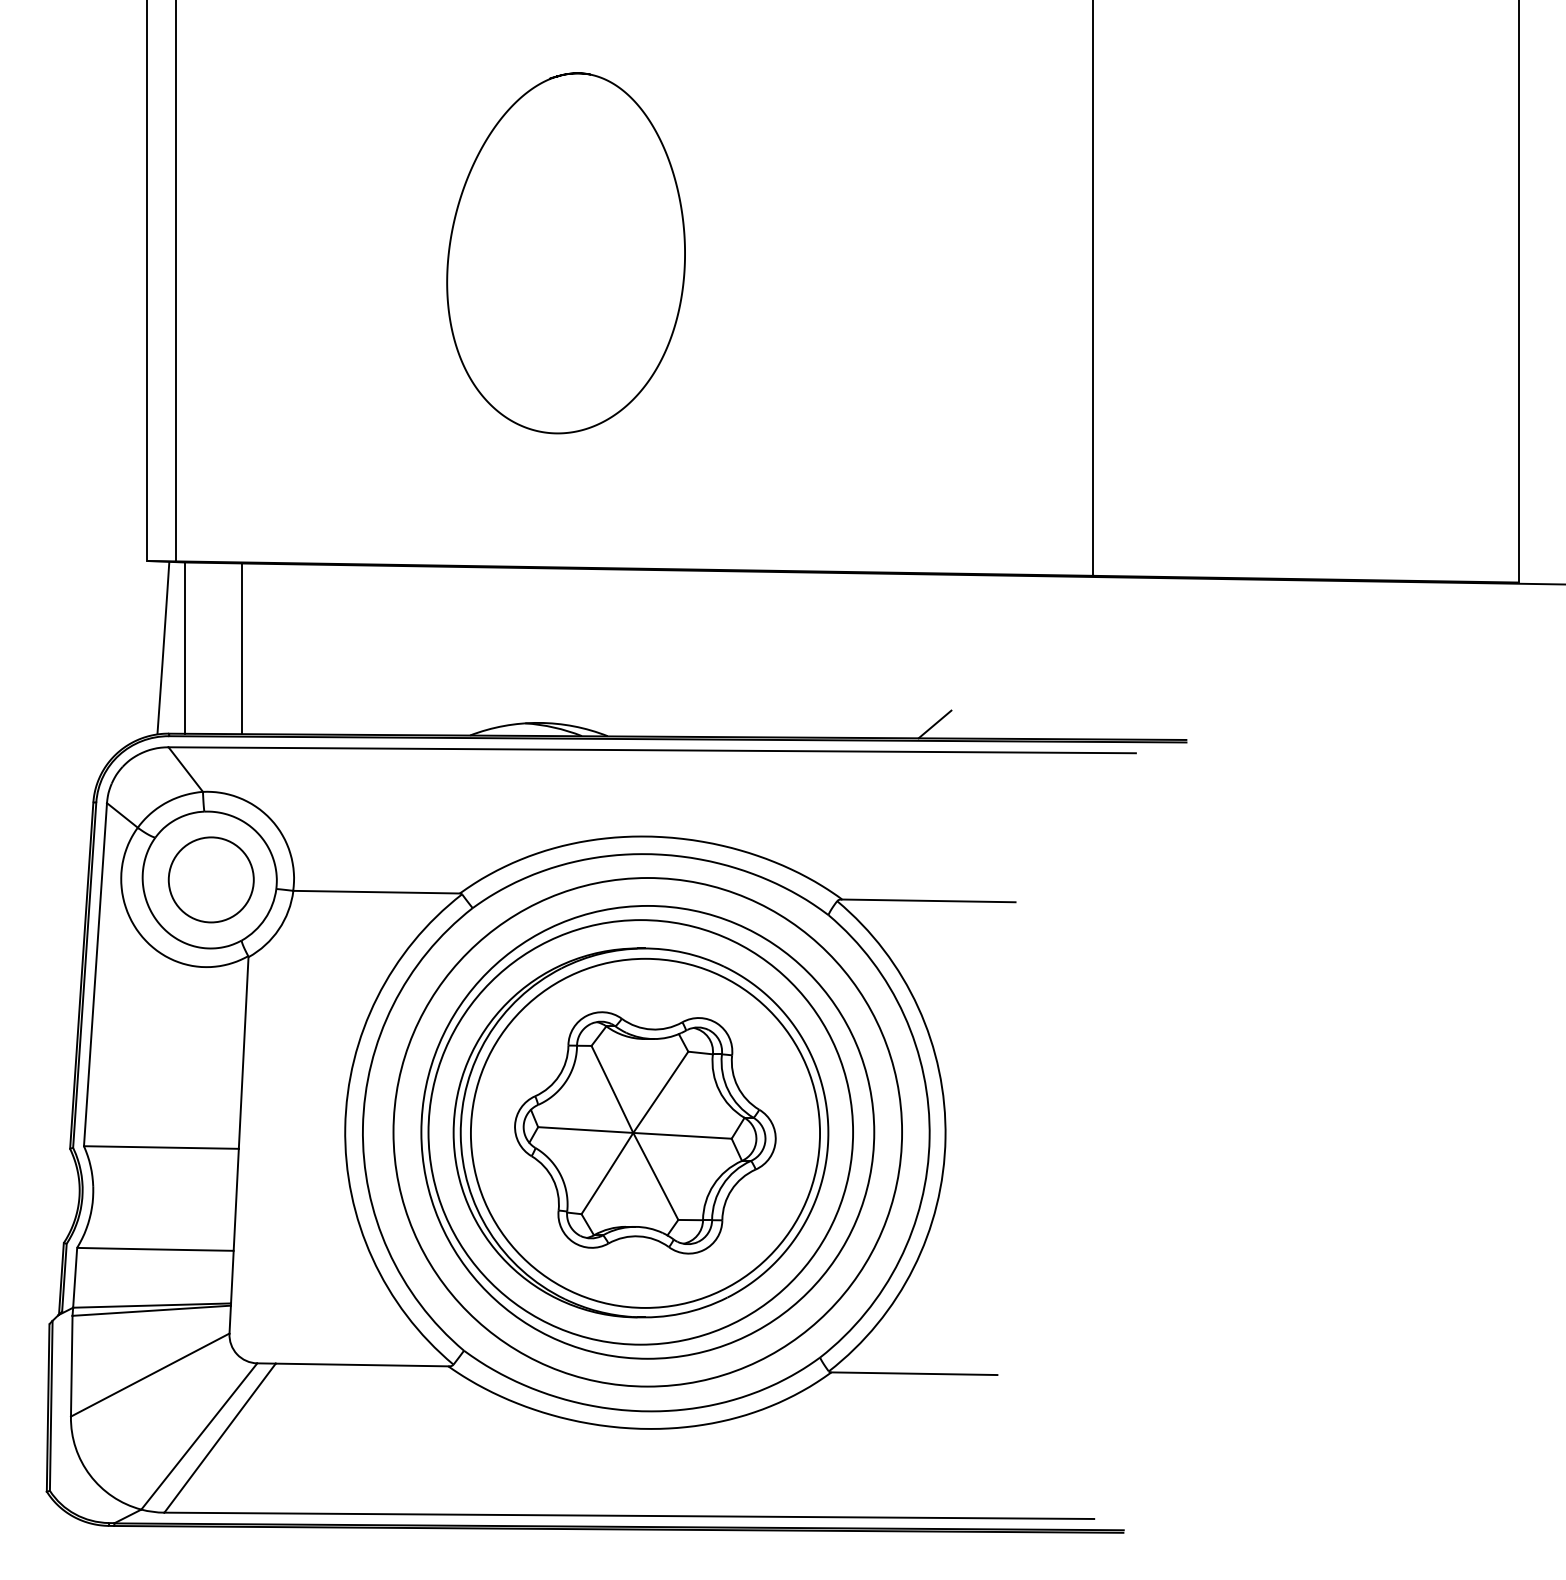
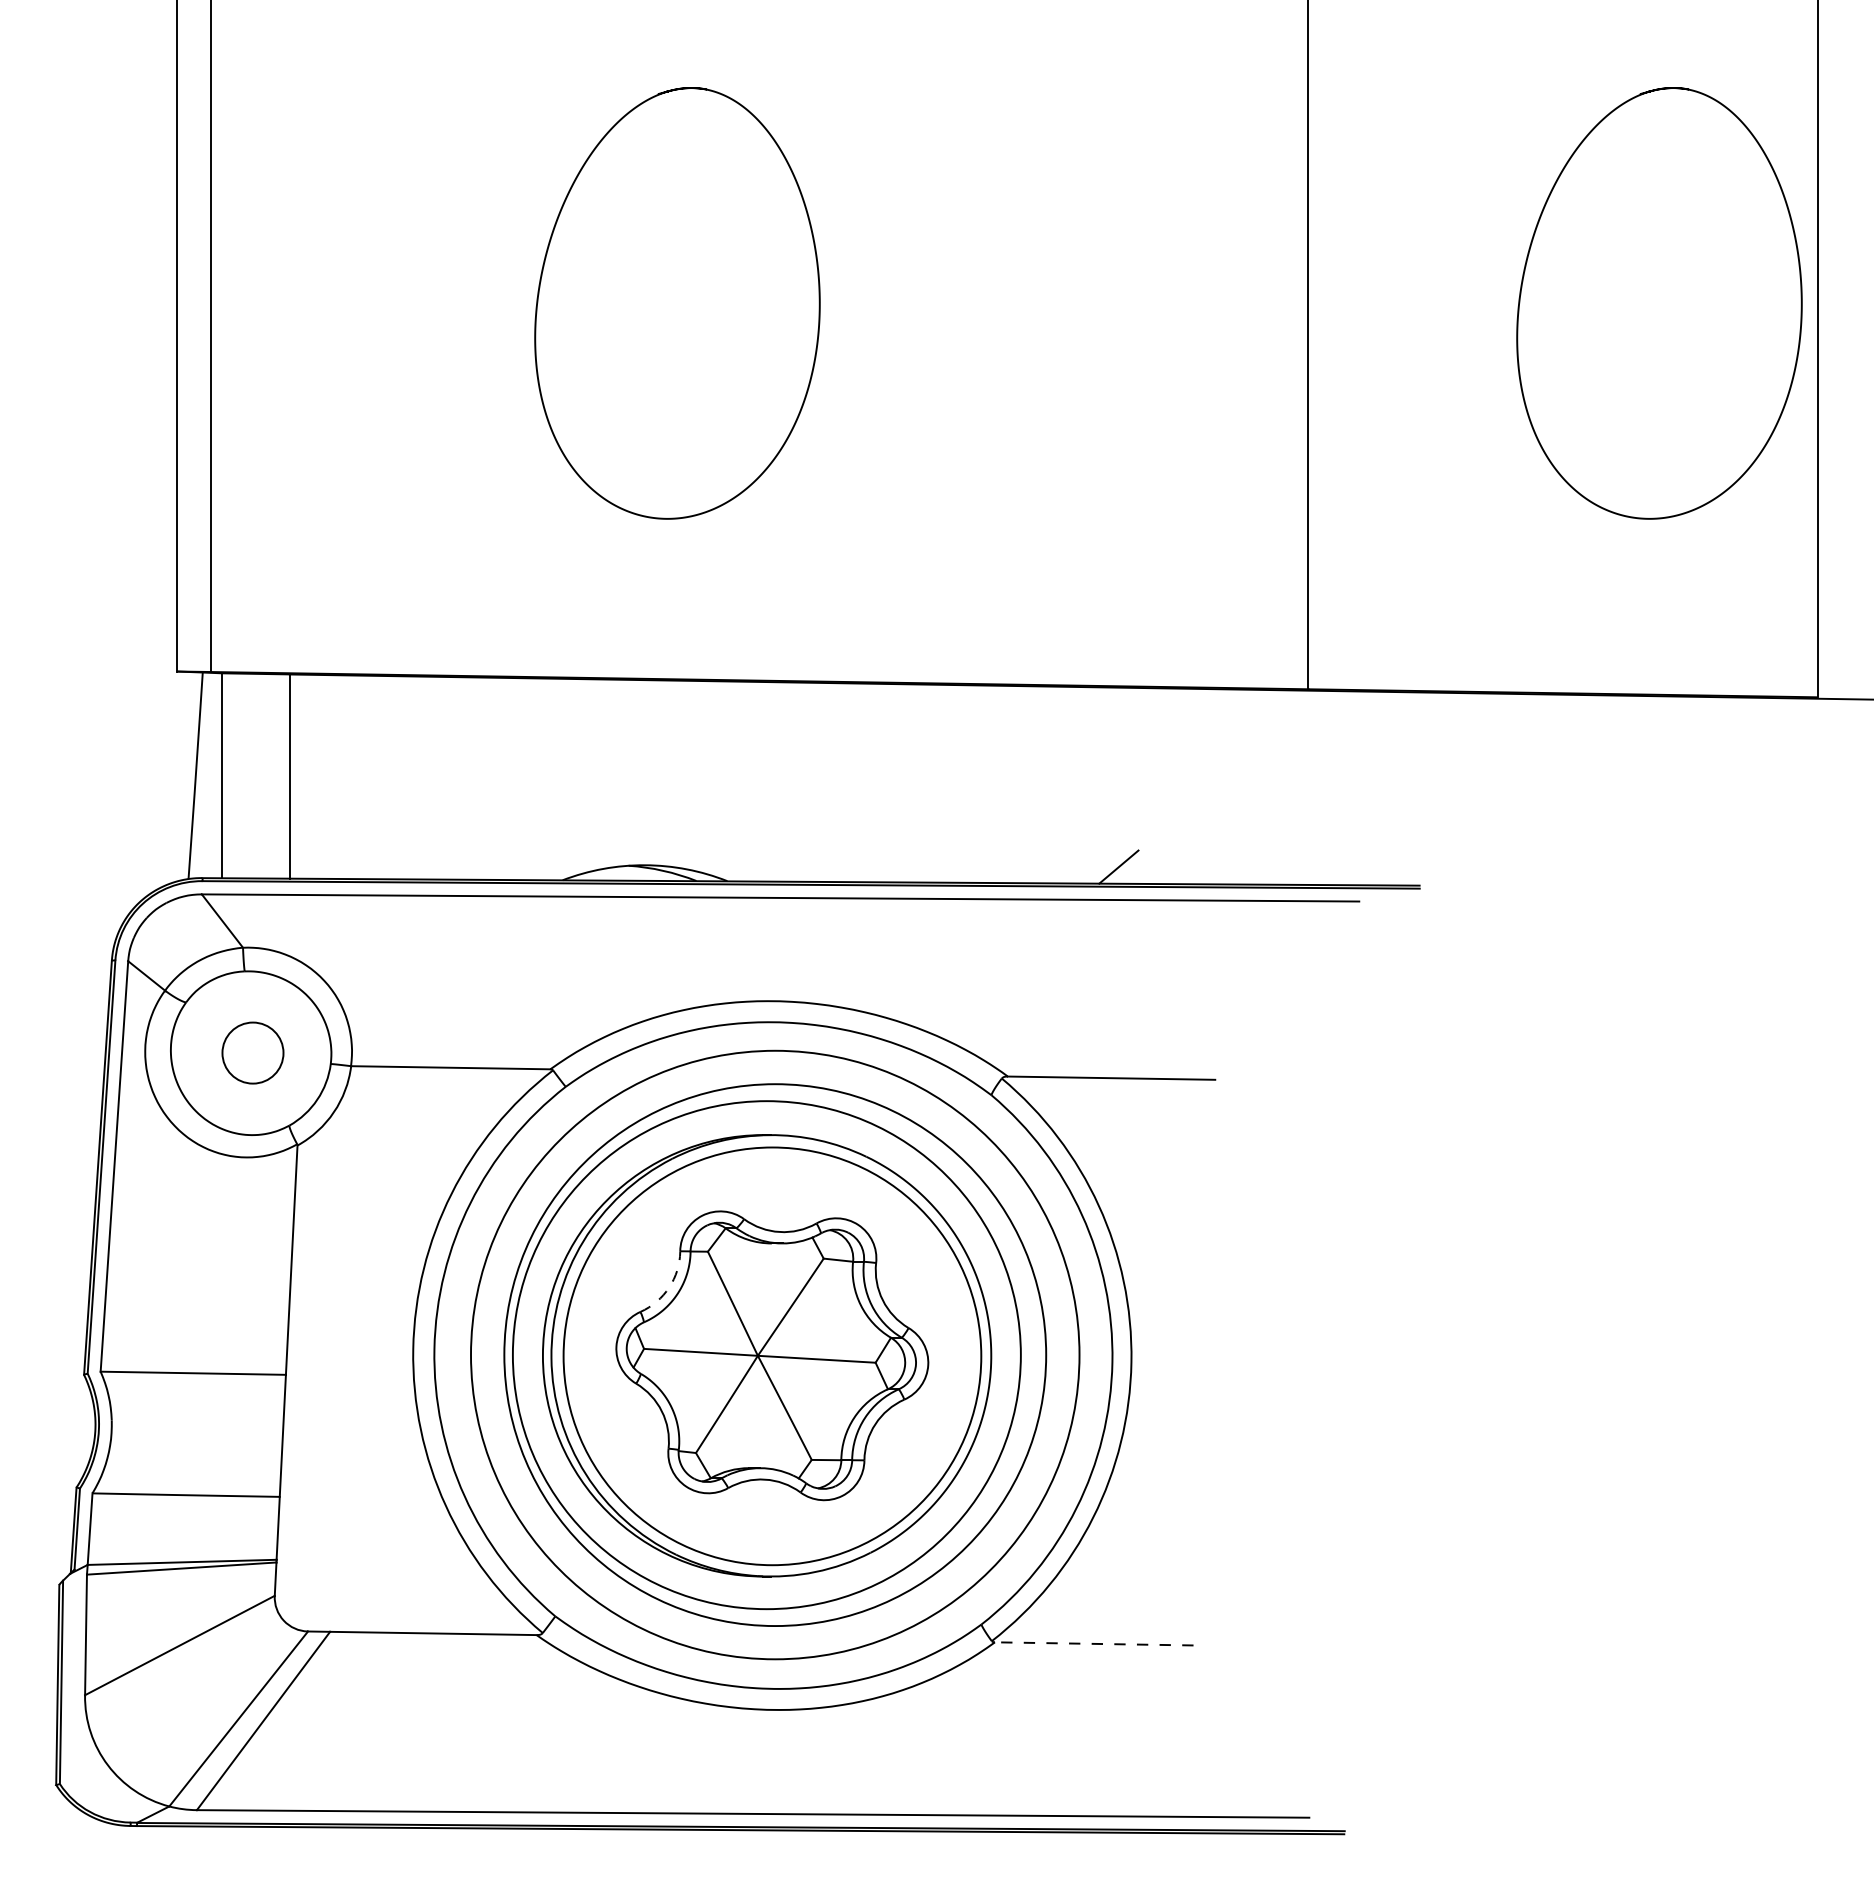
curve: (1274, 230) -> (1524, 276), added
circle: (210, 879) -> (252, 1052), size x0.6
arc: (559, 1075) -> (669, 1287), solid -> dashed
line: (913, 1373) -> (1093, 1643), solid -> dashed

